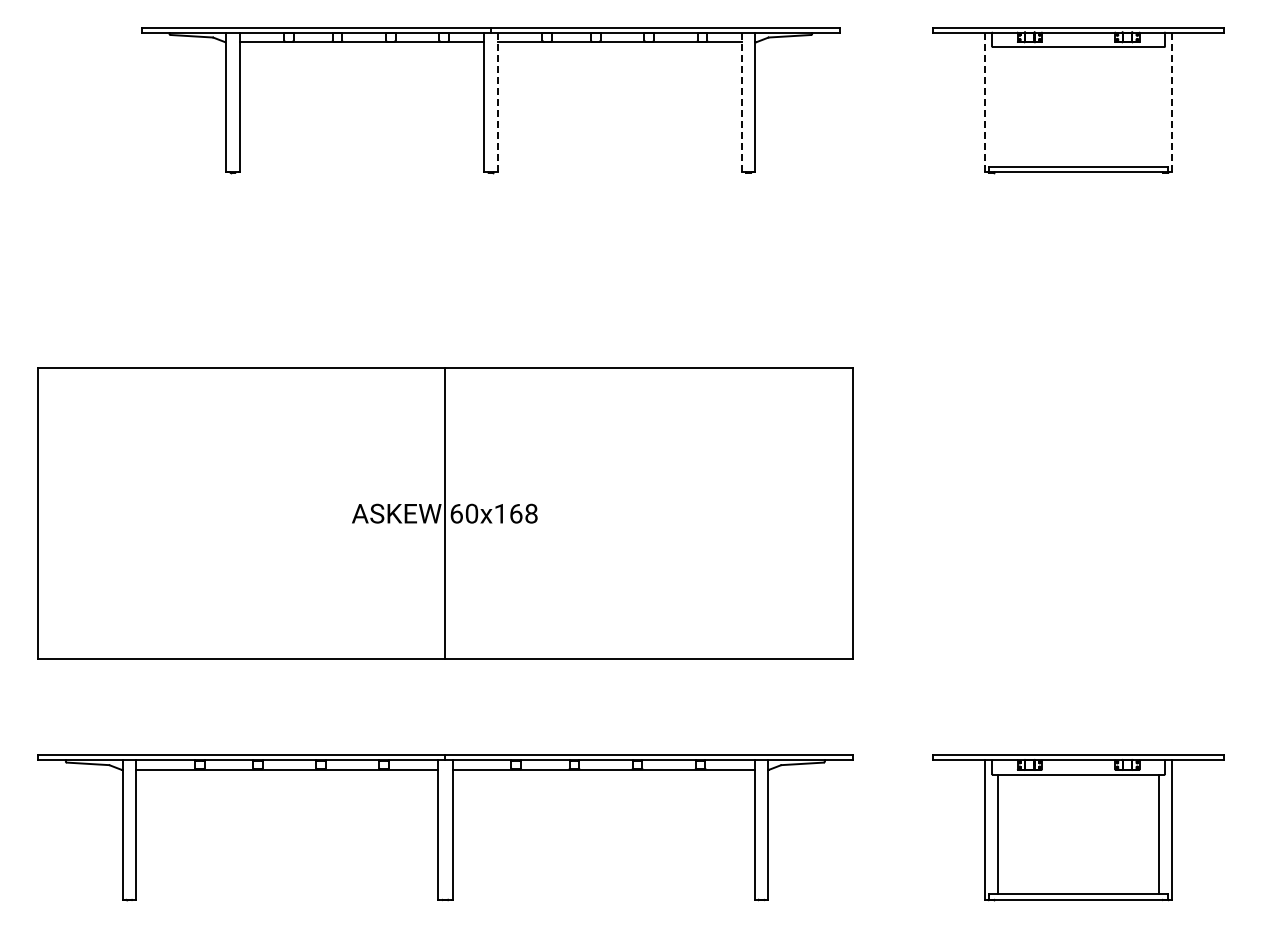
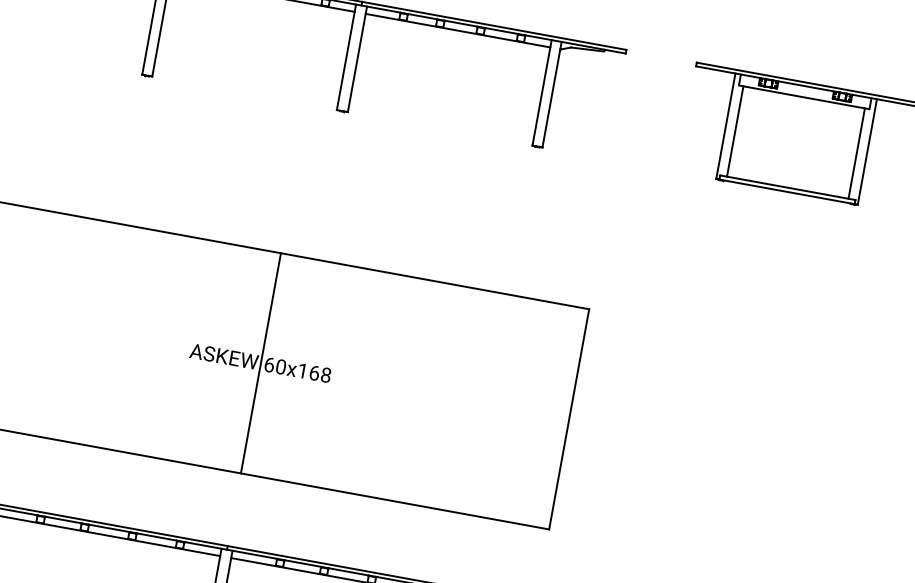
line: (498, 102) -> (357, 59), dashed -> solid
line: (742, 102) -> (542, 93), dashed -> solid
line: (985, 102) -> (726, 126), dashed -> solid
line: (1172, 102) -> (867, 152), dashed -> solid
line: (998, 106) -> (735, 131), added
line: (1158, 106) -> (856, 153), added

